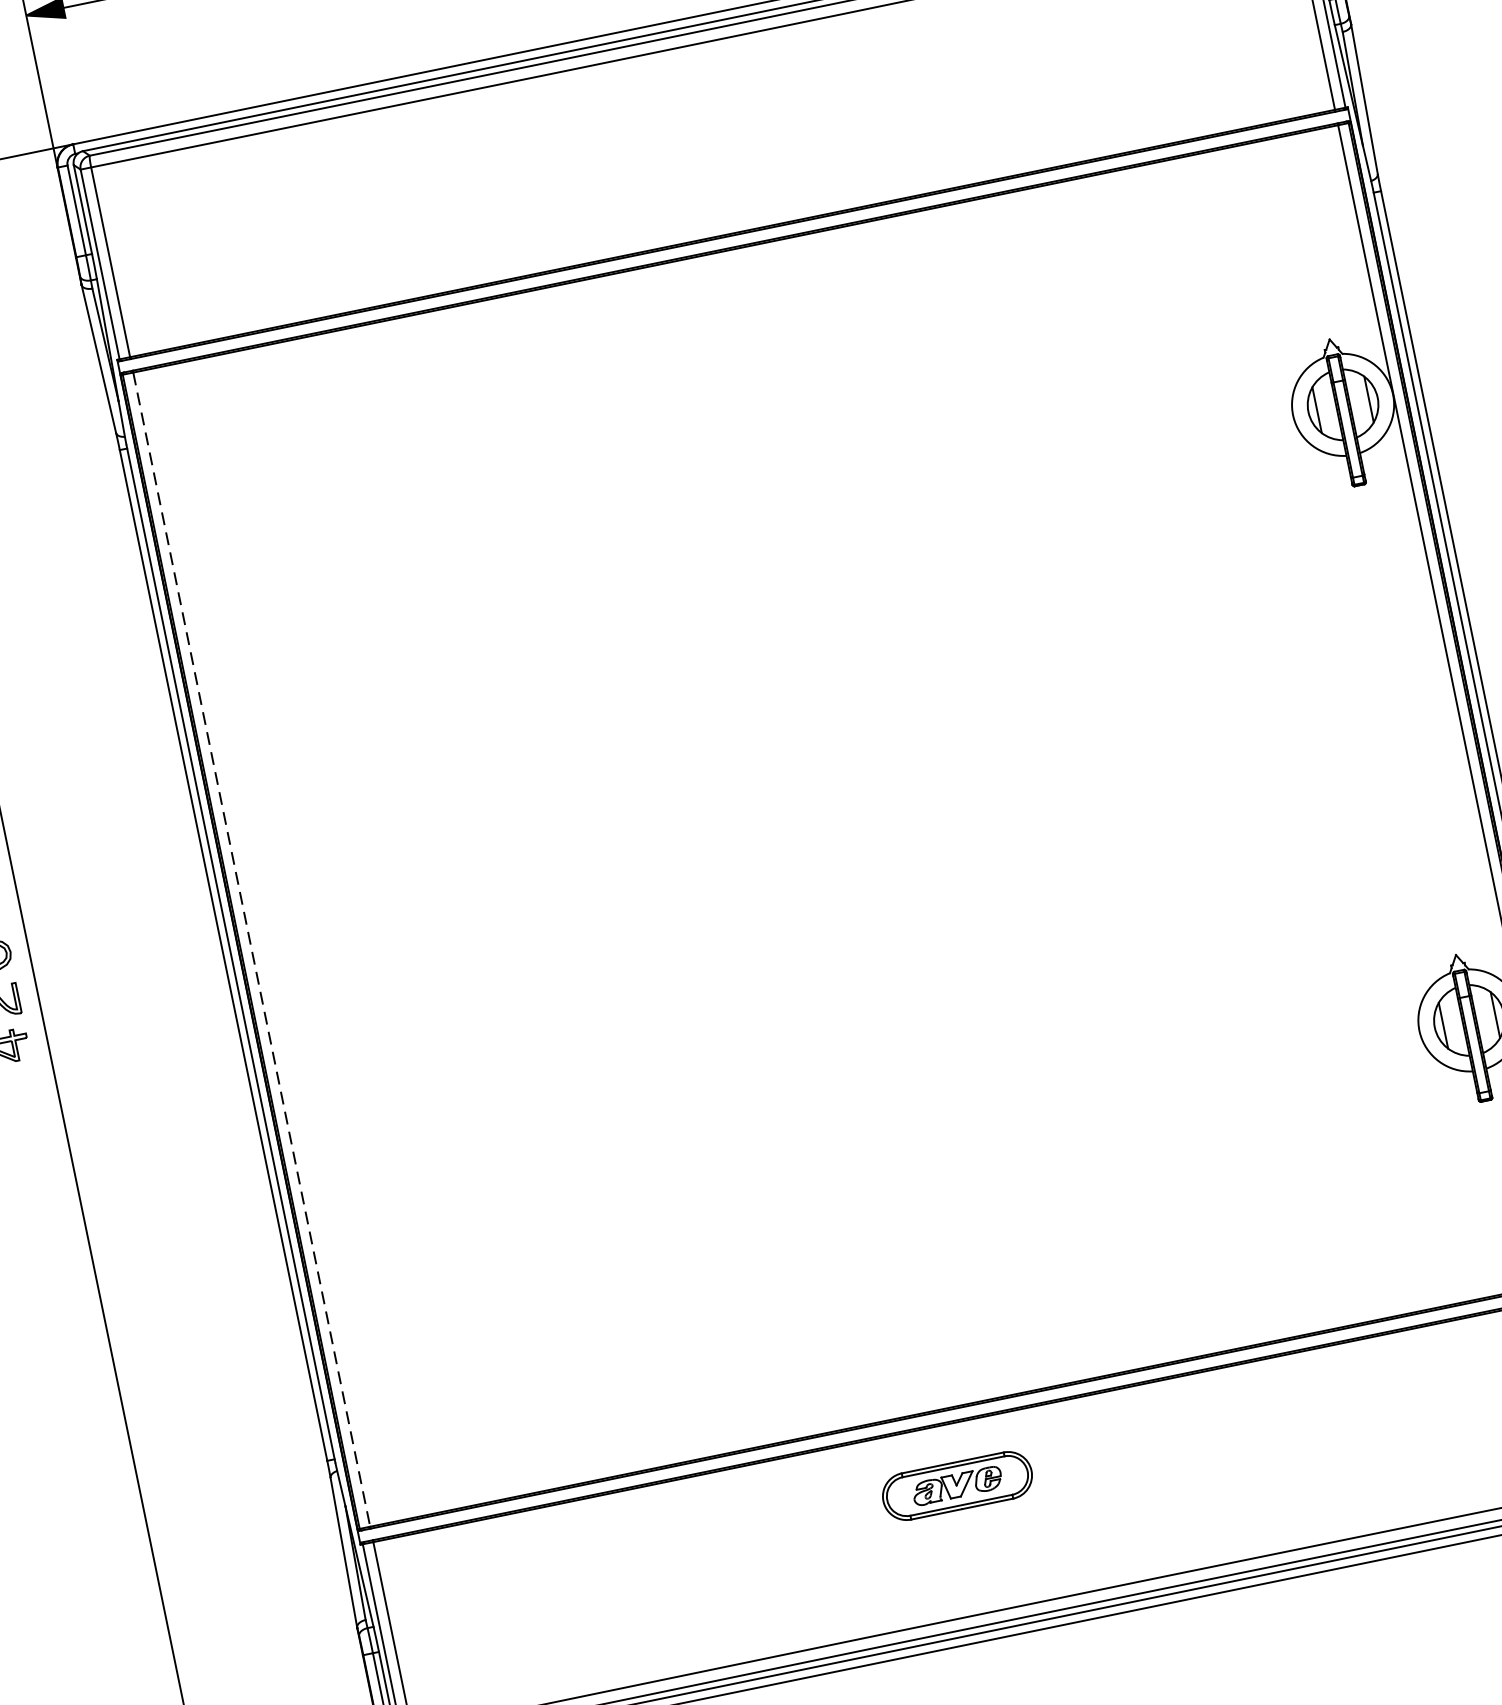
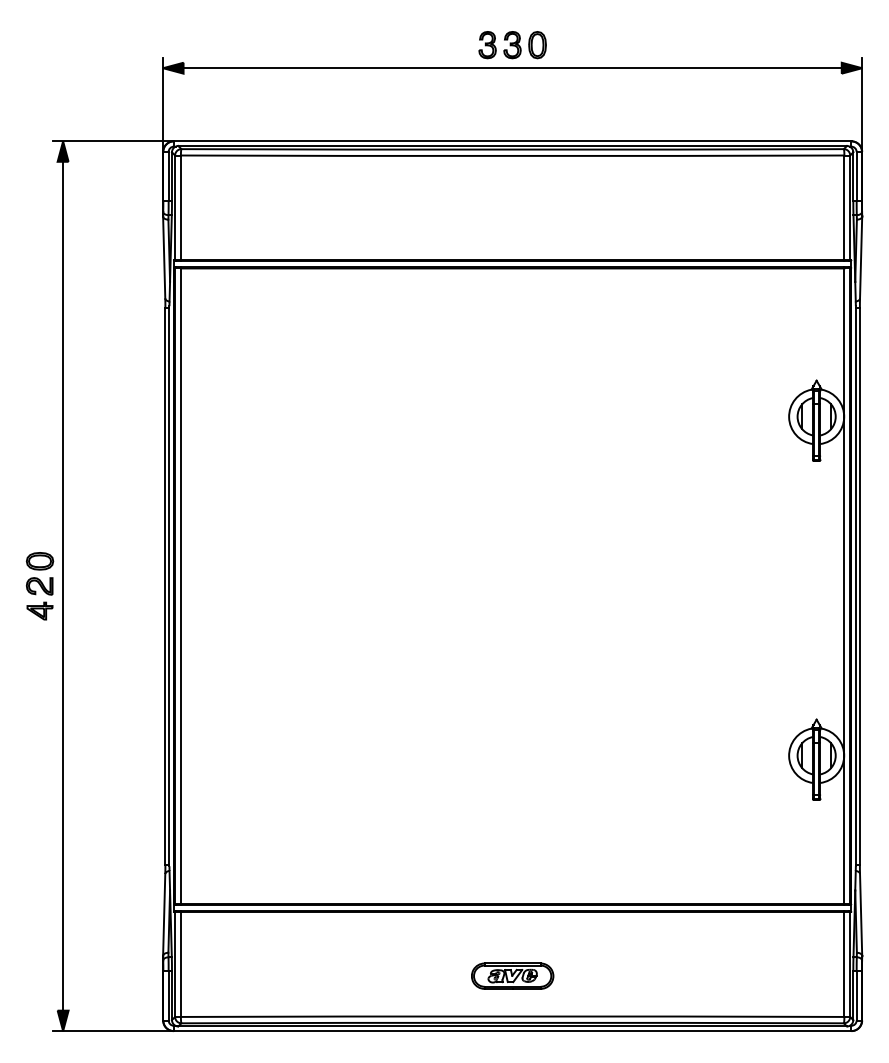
line: (251, 950) -> (180, 586), dashed -> solid
part: (956, 1484) -> (512, 975), moved

